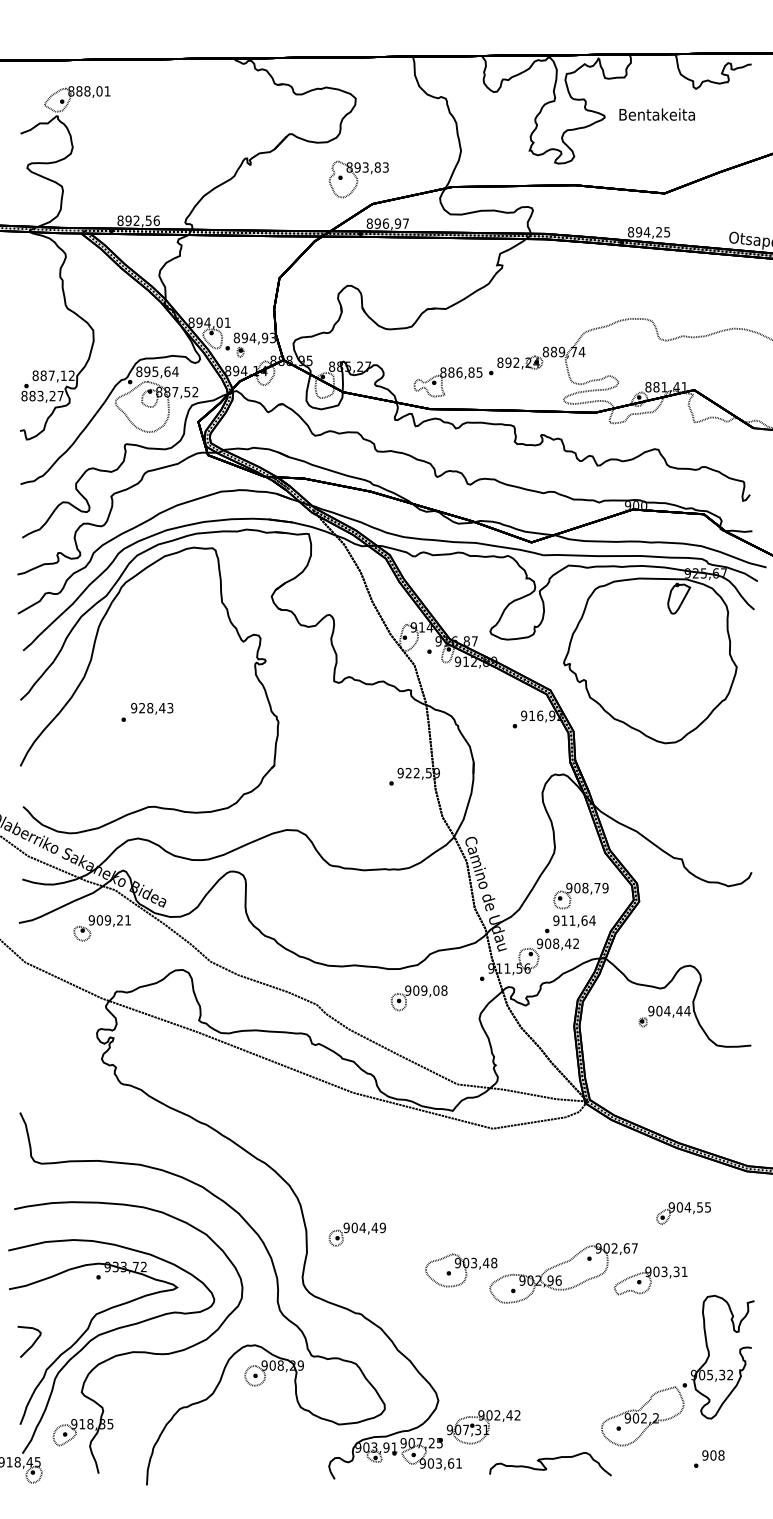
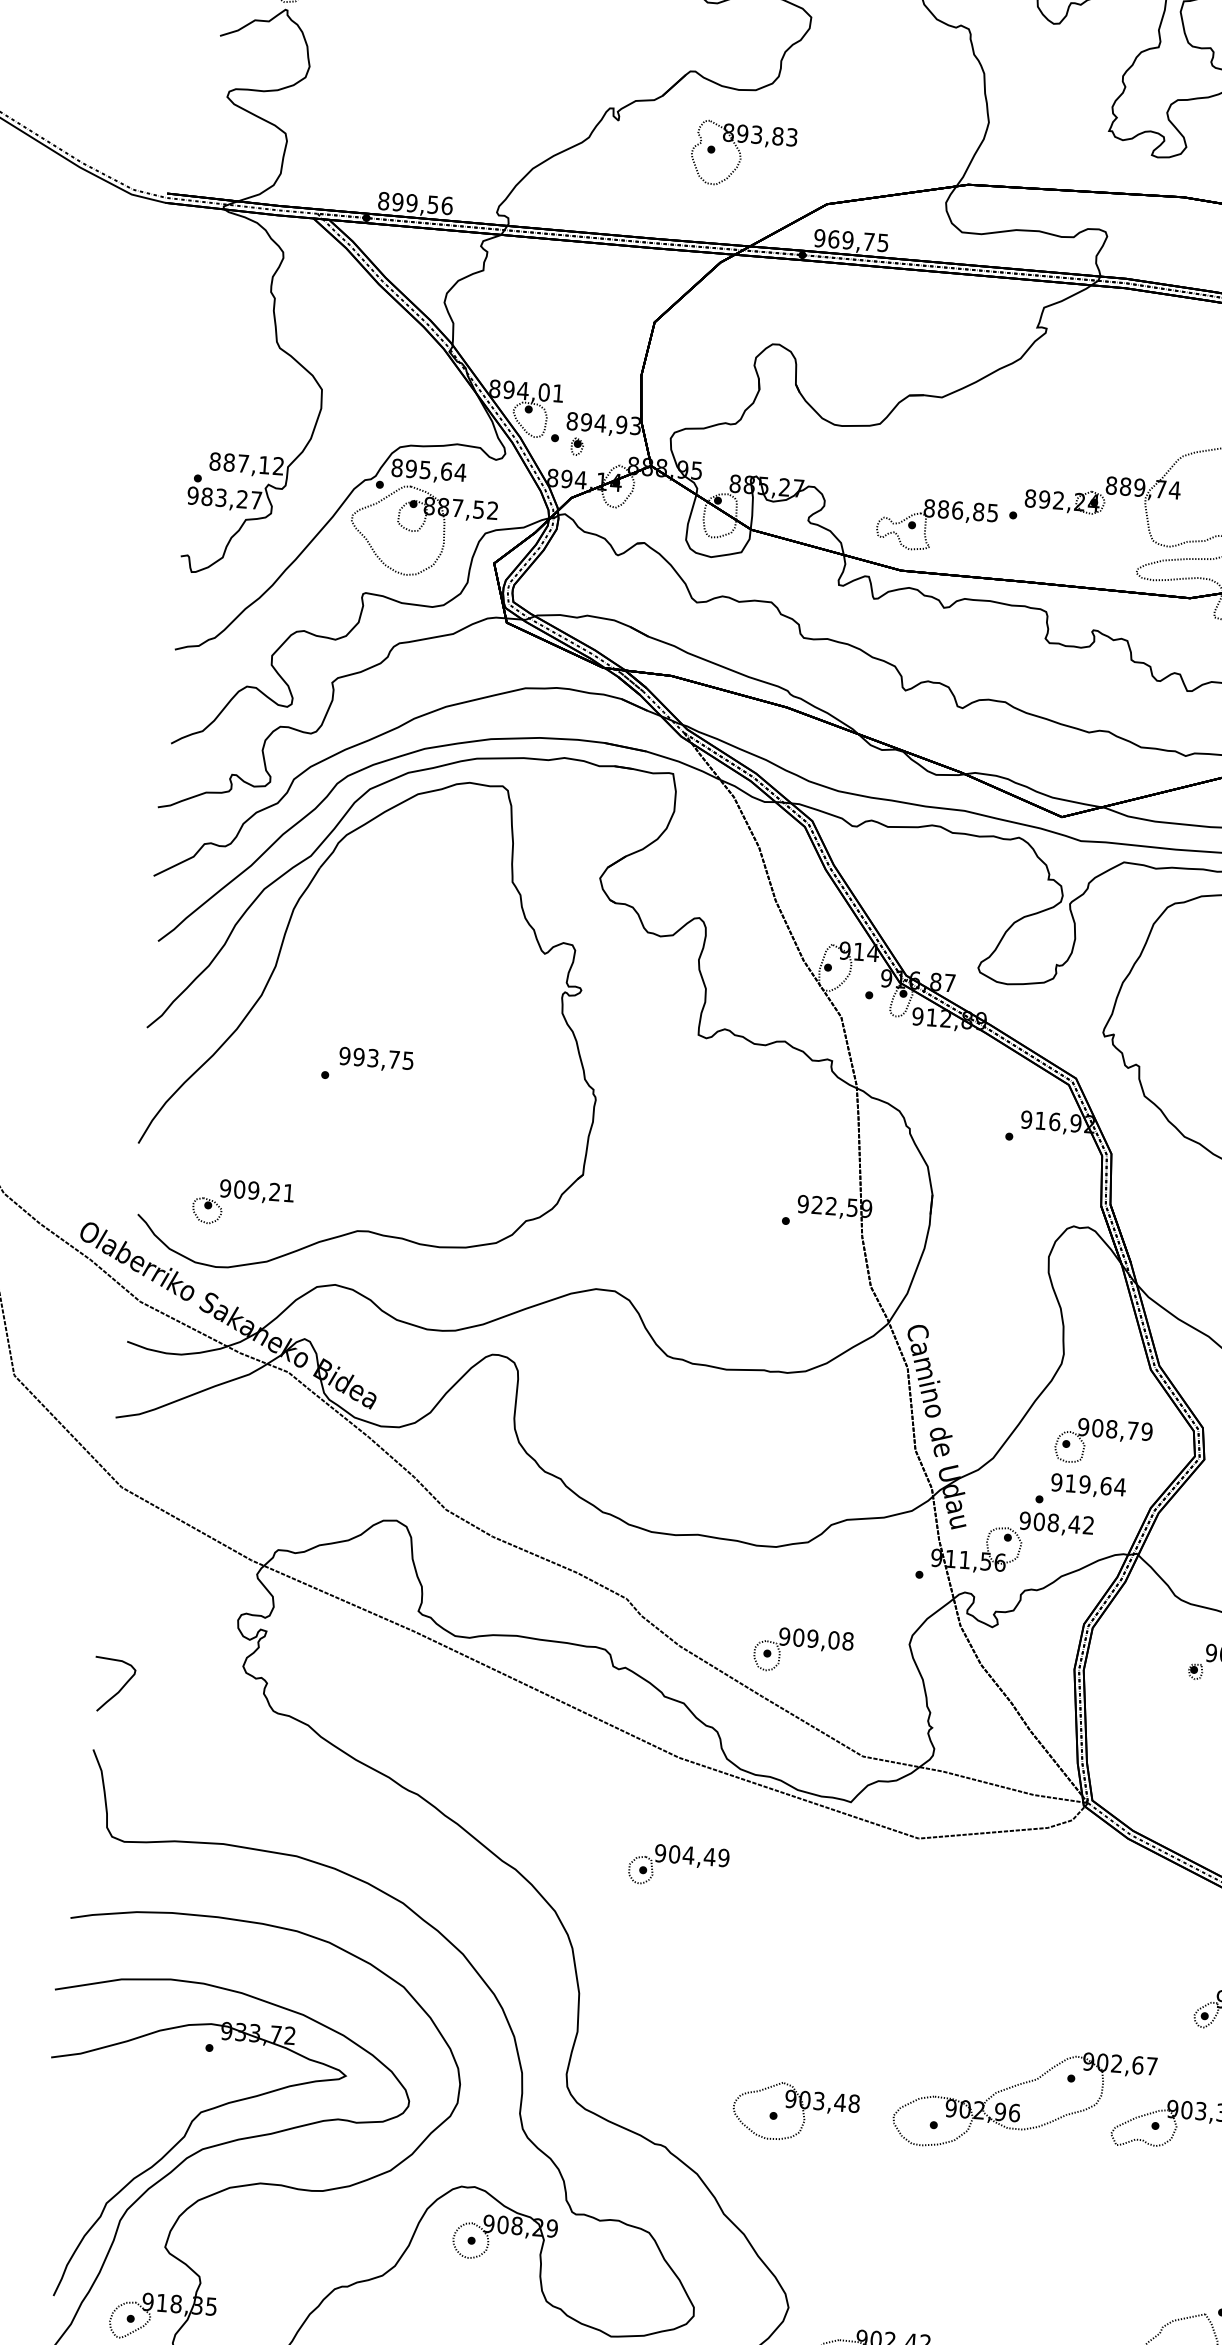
part: (358, 179) -> (742, 154), moved
text: (136, 220) -> (411, 202), 892,56 -> 899,56
text: (387, 223) -> (850, 240), 896,97 -> 969,75
text: (24, 396) -> (193, 496), 883,27 -> 983,27
text: (156, 707) -> (384, 1057), 928,43 -> 993,75
text: (572, 920) -> (1085, 1484), 911,64 -> 919,64
part: (101, 928) -> (241, 1204), moved
part: (419, 998) -> (803, 1651), moved
part: (356, 1234) -> (676, 1866), moved
part: (461, 1270) -> (796, 2112), moved
curve: (32, 1343) -> (119, 1687), moved

